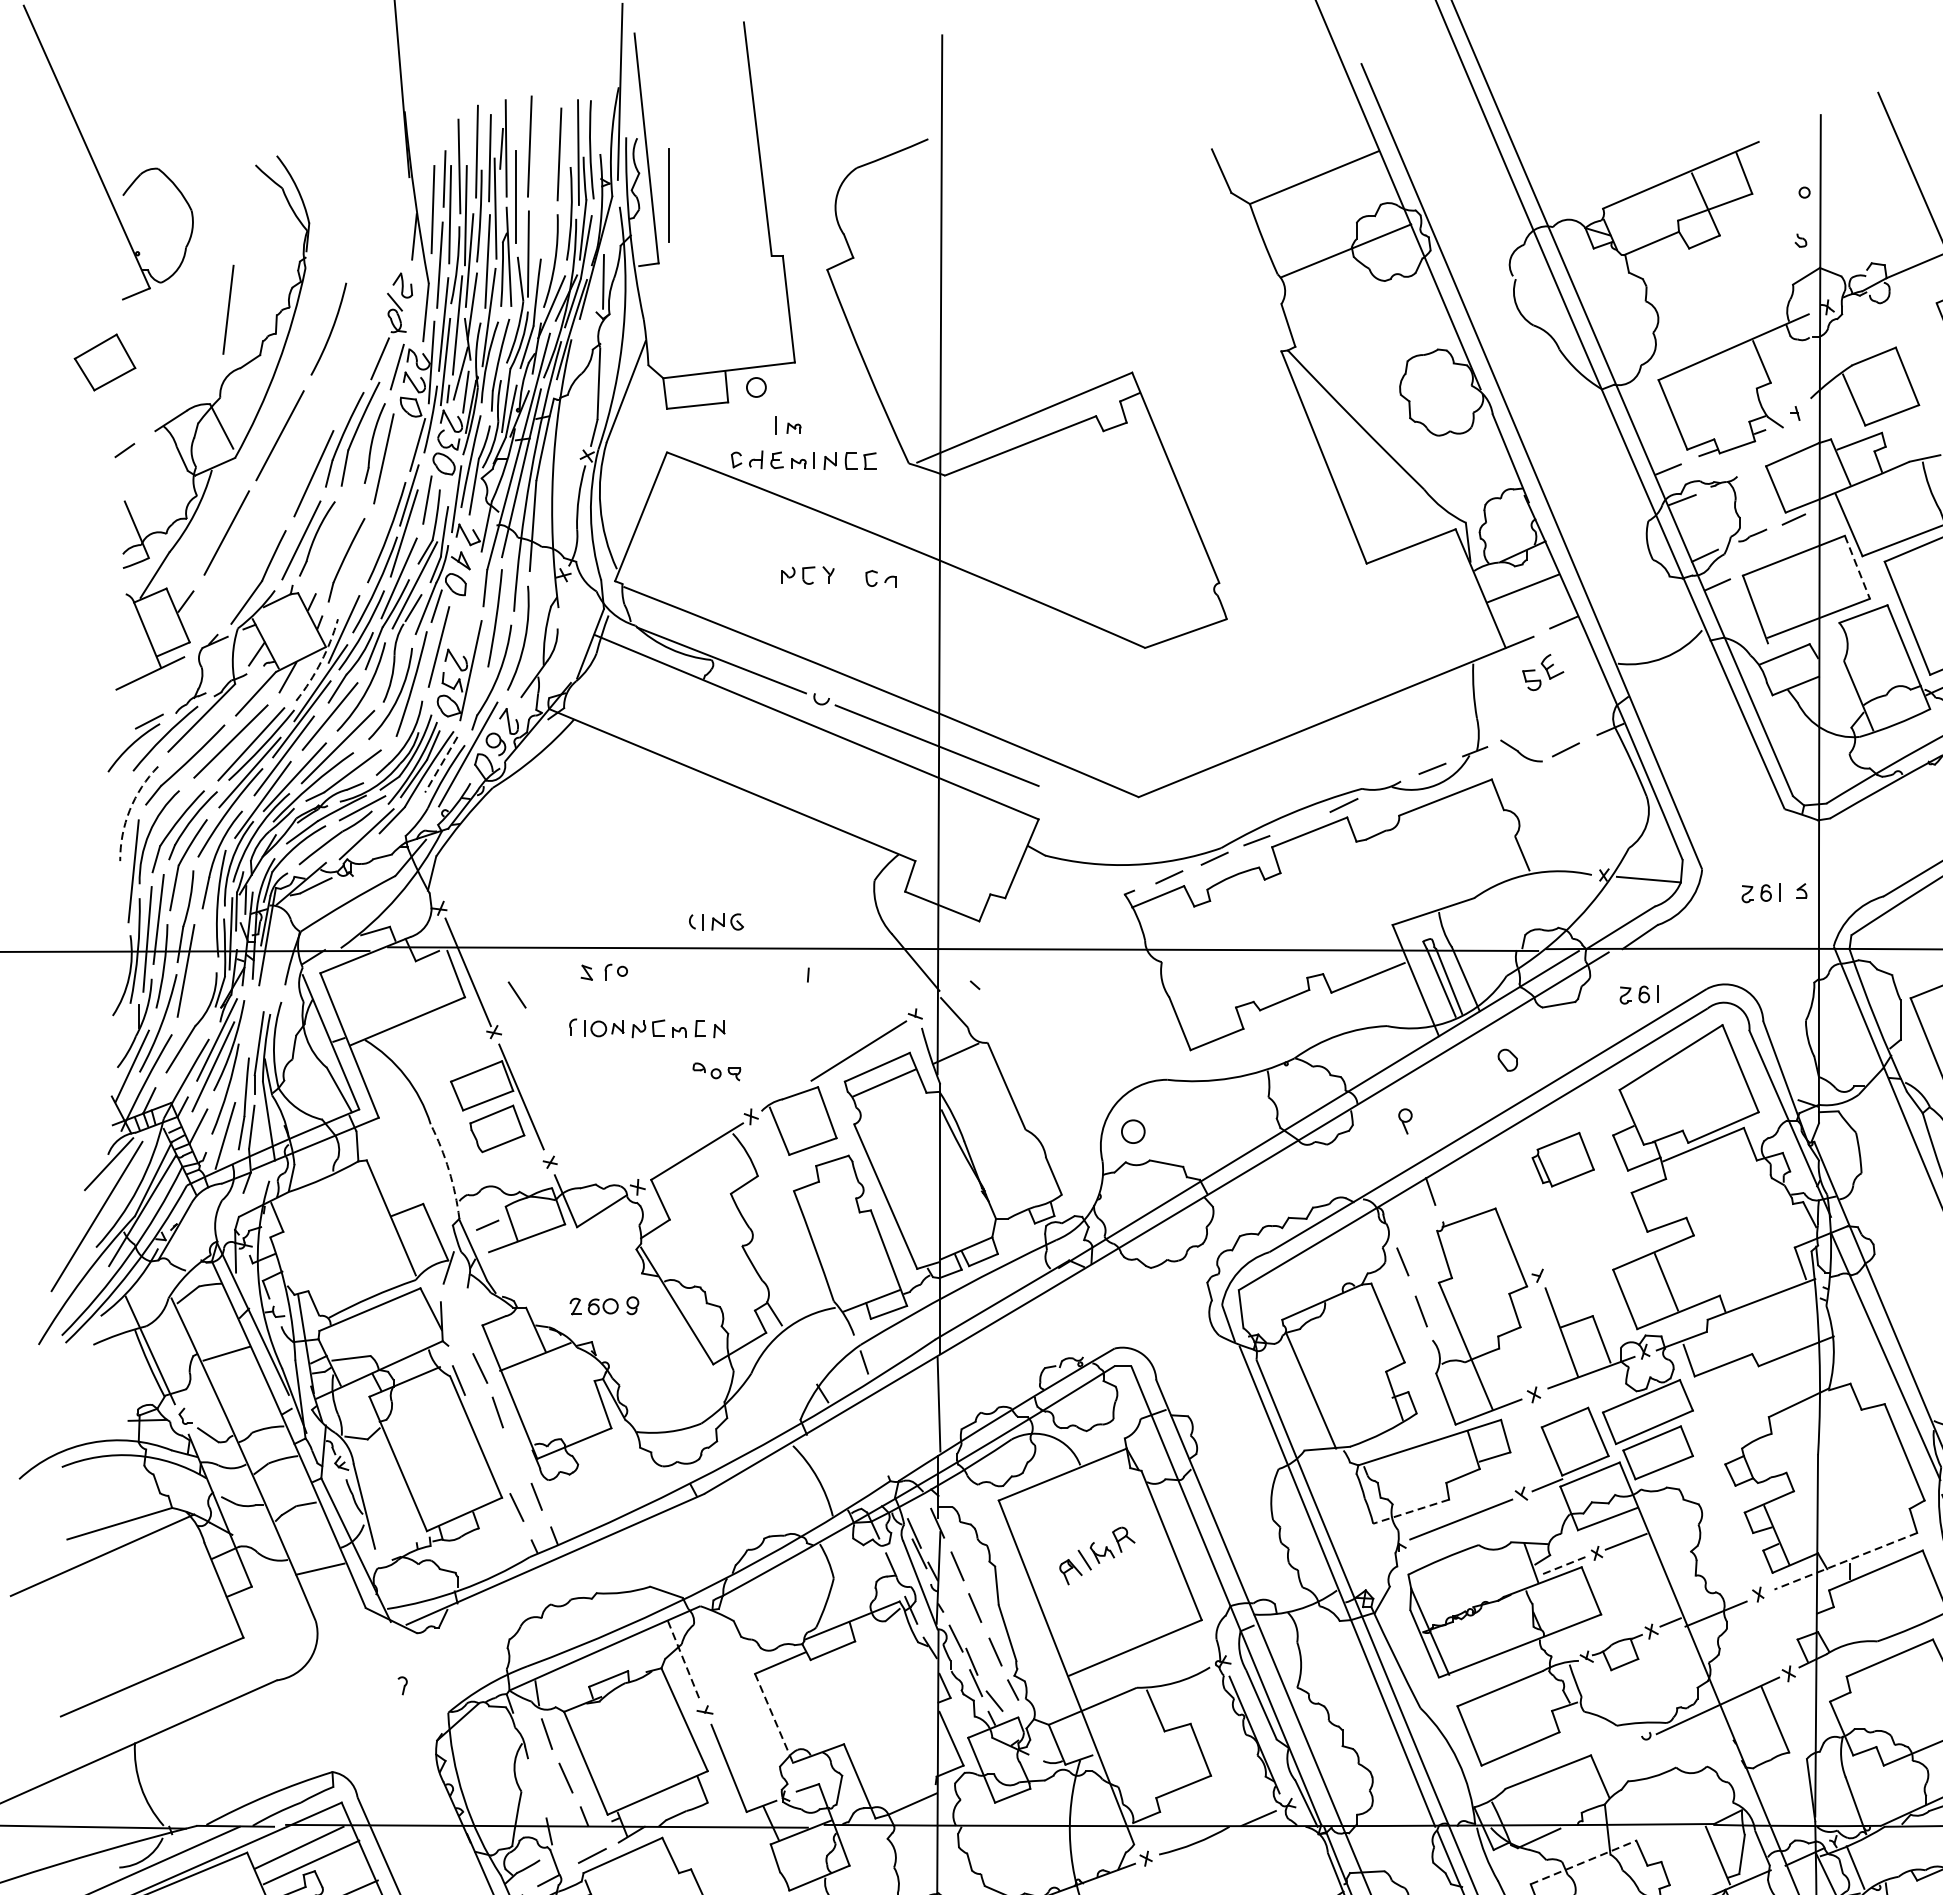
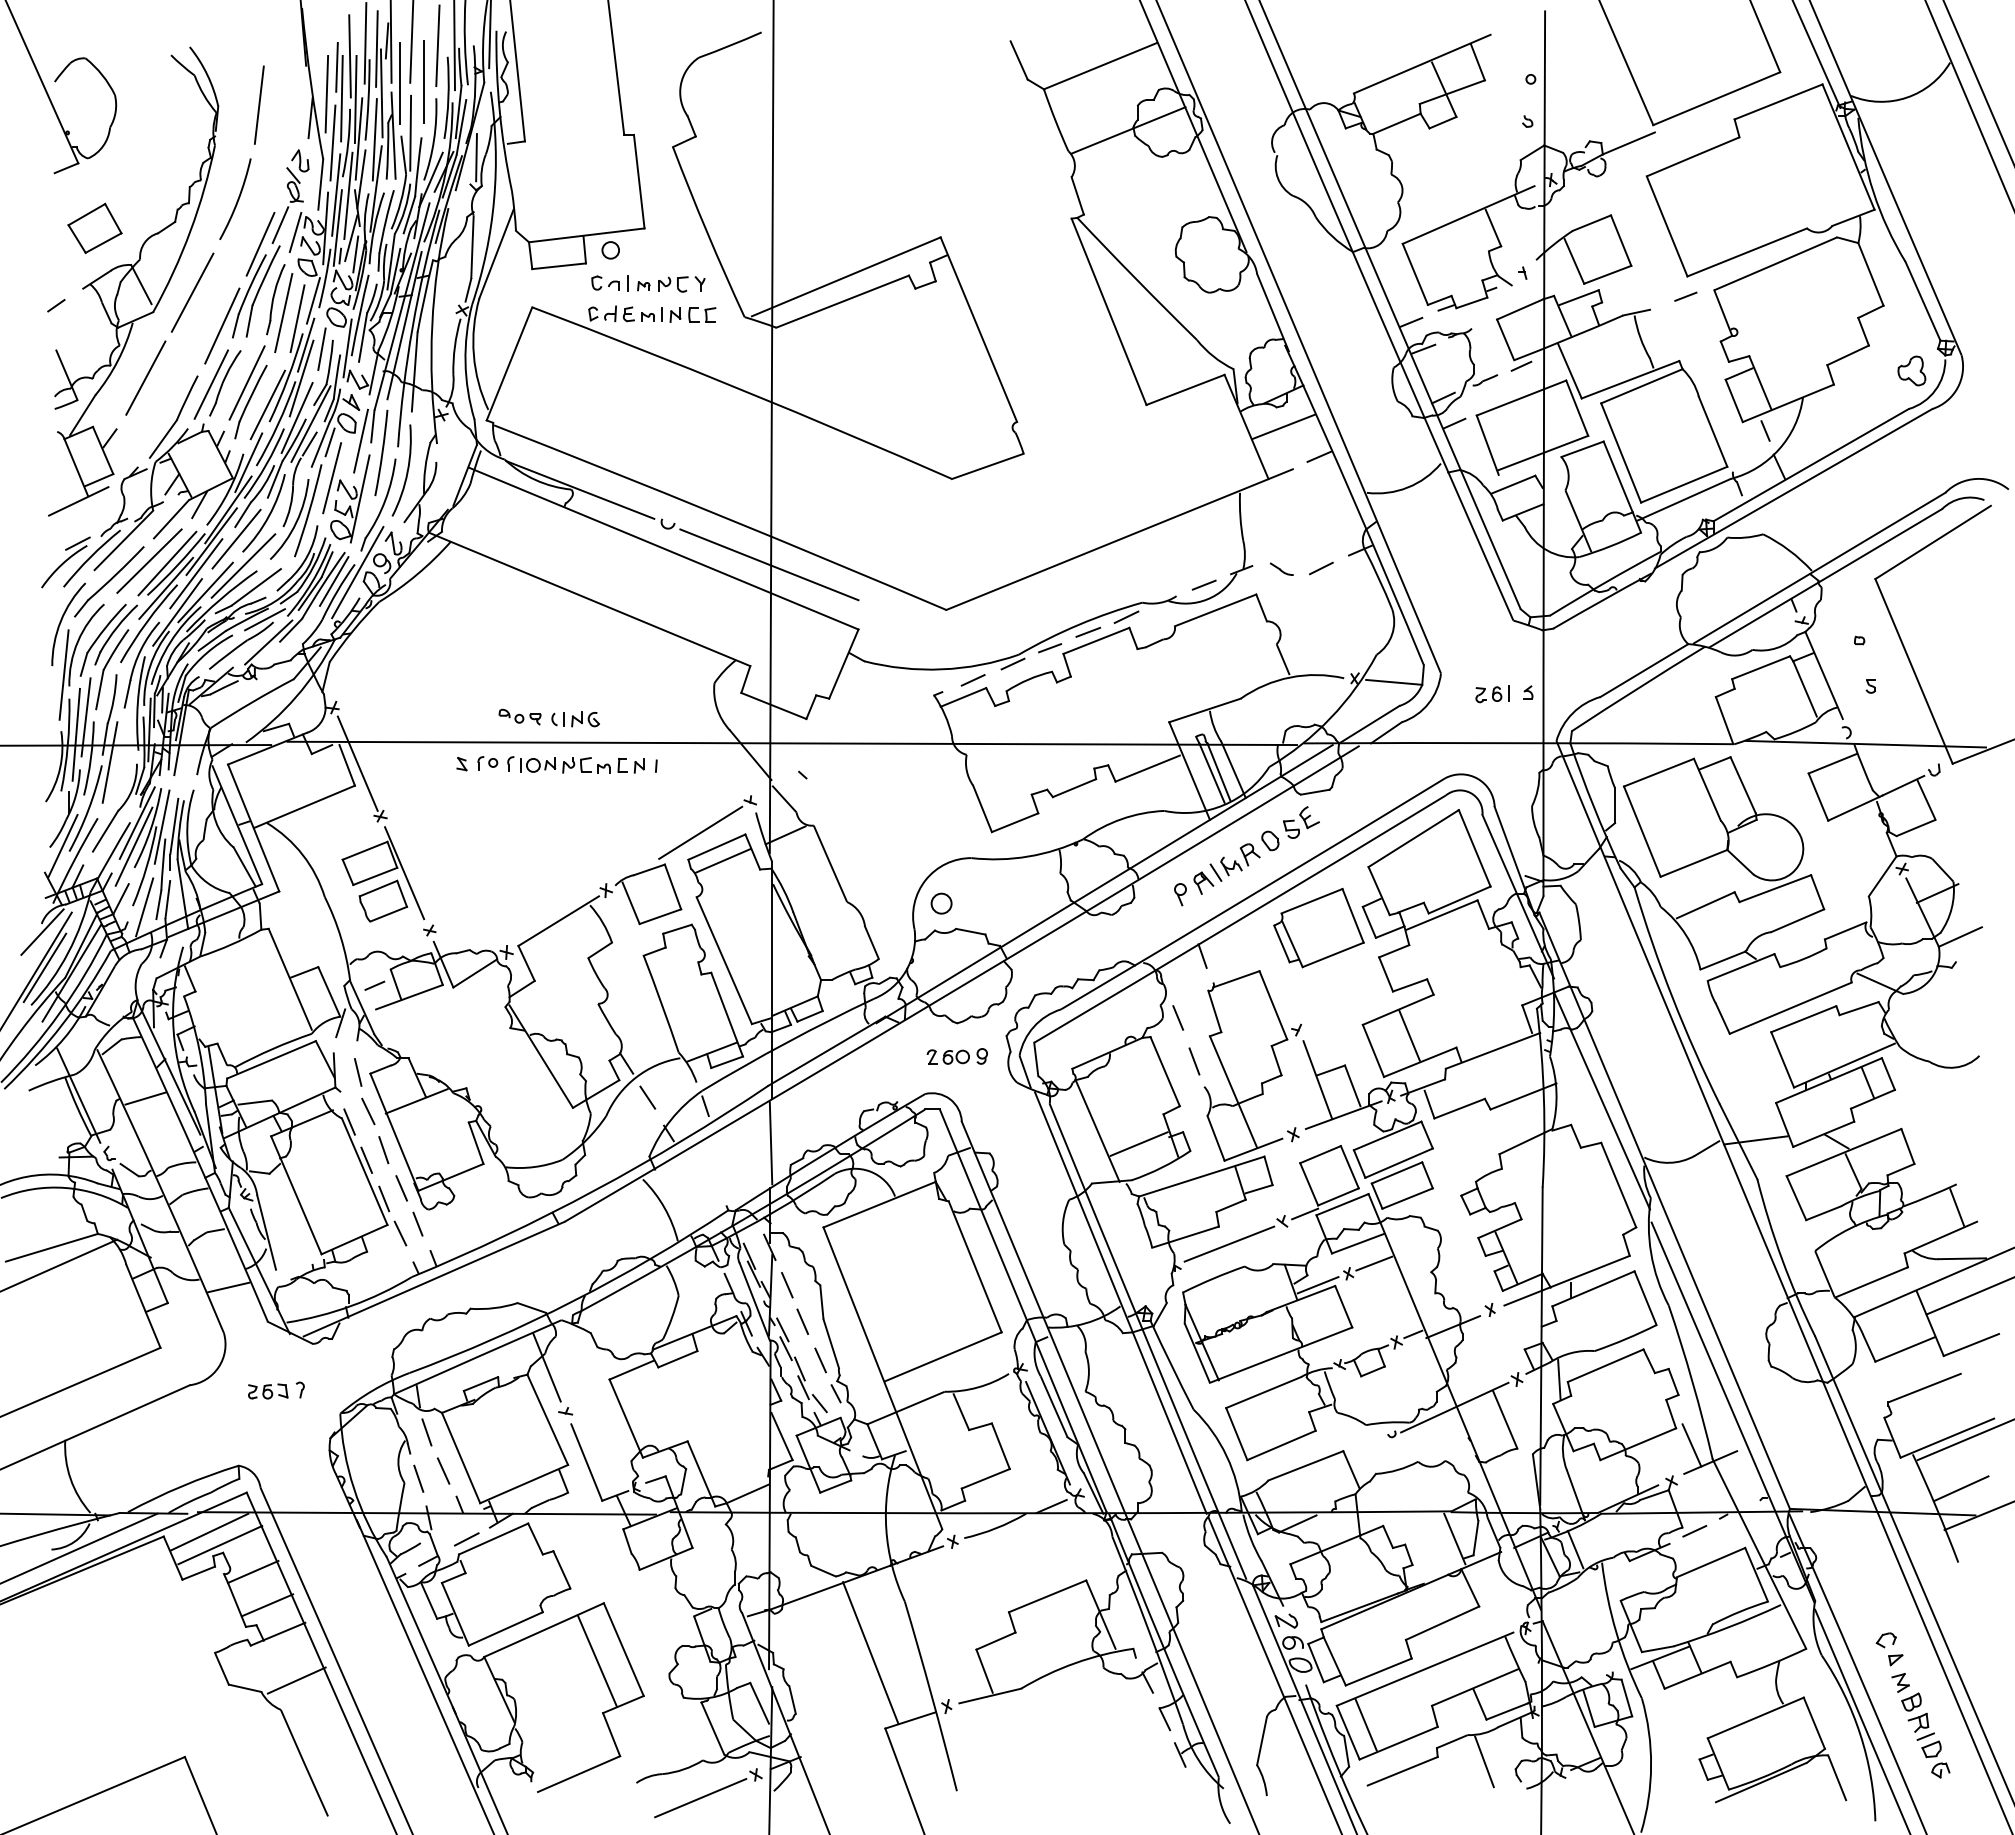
line: (668, 195) -> (423, 81), moved
line: (228, 309) -> (259, 104), moved
part: (104, 361) -> (94, 227), moved
line: (357, 379) -> (260, 243), added
line: (399, 465) -> (297, 318), added
line: (341, 538) -> (246, 382), added
line: (365, 563) -> (267, 404), added
line: (1857, 567) -> (1577, 408), dashed -> solid
part: (807, 575) -> (681, 284), moved
part: (881, 577) -> (605, 282), moved
line: (471, 604) -> (360, 440), added
arc: (320, 662) -> (228, 491), dashed -> solid
part: (1543, 672) -> (1301, 822), moved
part: (1520, 749) -> (1281, 568), size x0.62
line: (440, 764) -> (333, 581), dashed -> solid
arc: (129, 810) -> (60, 621), dashed -> solid
line: (1300, 821) -> (1088, 631), added
line: (516, 994) -> (647, 1097), moved
part: (1638, 994) -> (1385, 783), removed
part: (646, 1027) -> (575, 764), moved
line: (244, 1043) -> (161, 826), added
part: (716, 1071) -> (519, 716), moved
part: (1562, 1160) -> (1318, 928), size x1.67
arc: (448, 1170) -> (340, 937), dashed -> solid
line: (111, 1204) -> (44, 967), added
part: (603, 1305) -> (956, 1056), moved
line: (469, 1324) -> (358, 1072), added
line: (1357, 1404) -> (1138, 1143), added
line: (478, 1423) -> (366, 1159), added
line: (518, 1456) -> (401, 1188), added
line: (498, 1467) -> (384, 1198), added
line: (1411, 1512) -> (1185, 1237), dashed -> solid
part: (1096, 1555) -> (1226, 868), moved
line: (1845, 1561) -> (1566, 1280), dashed -> solid
line: (1562, 1566) -> (1318, 1285), dashed -> solid
line: (952, 1616) -> (782, 1329), added
line: (683, 1660) -> (546, 1367), dashed -> solid
line: (1837, 1673) -> (1559, 1379), added
part: (366, 1687) -> (268, 1391), added
line: (774, 1719) -> (626, 1419), dashed -> solid
line: (537, 1786) -> (418, 1478), added
line: (1584, 1861) -> (1337, 1544), dashed -> solid

